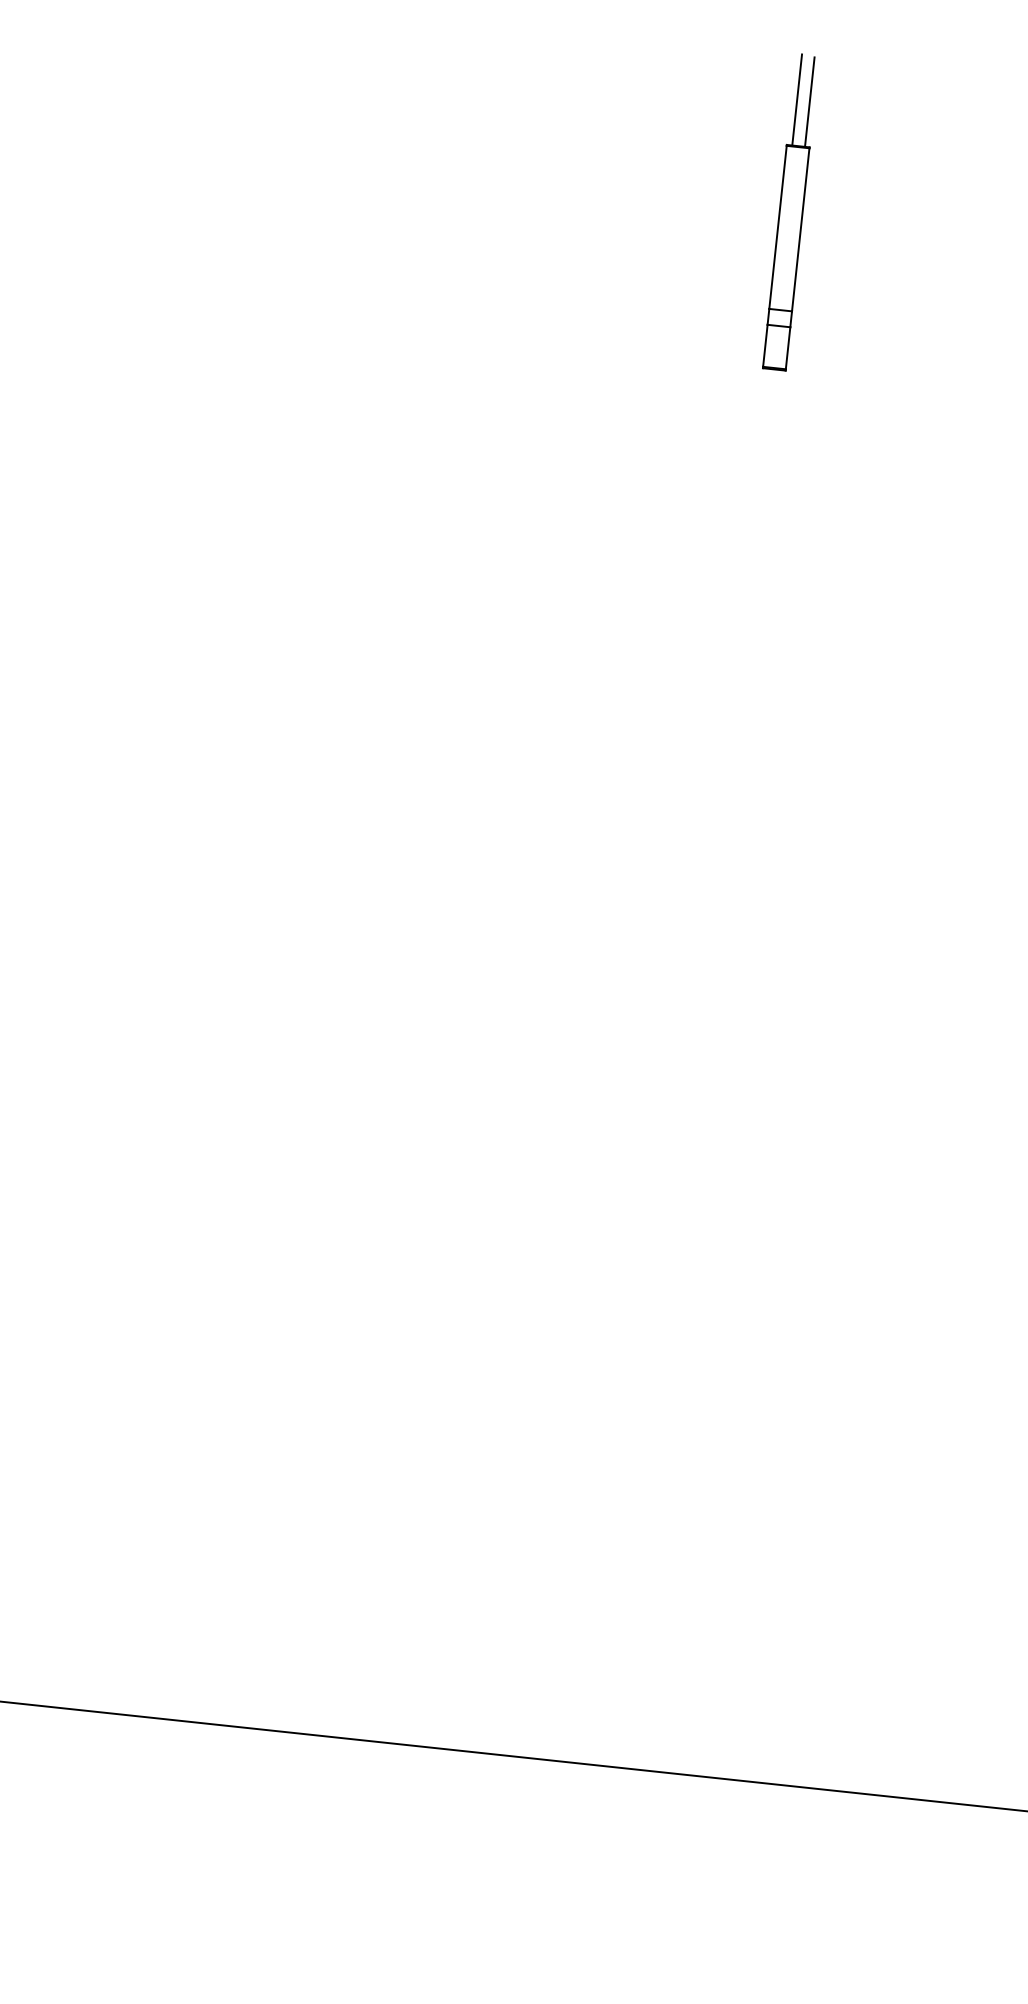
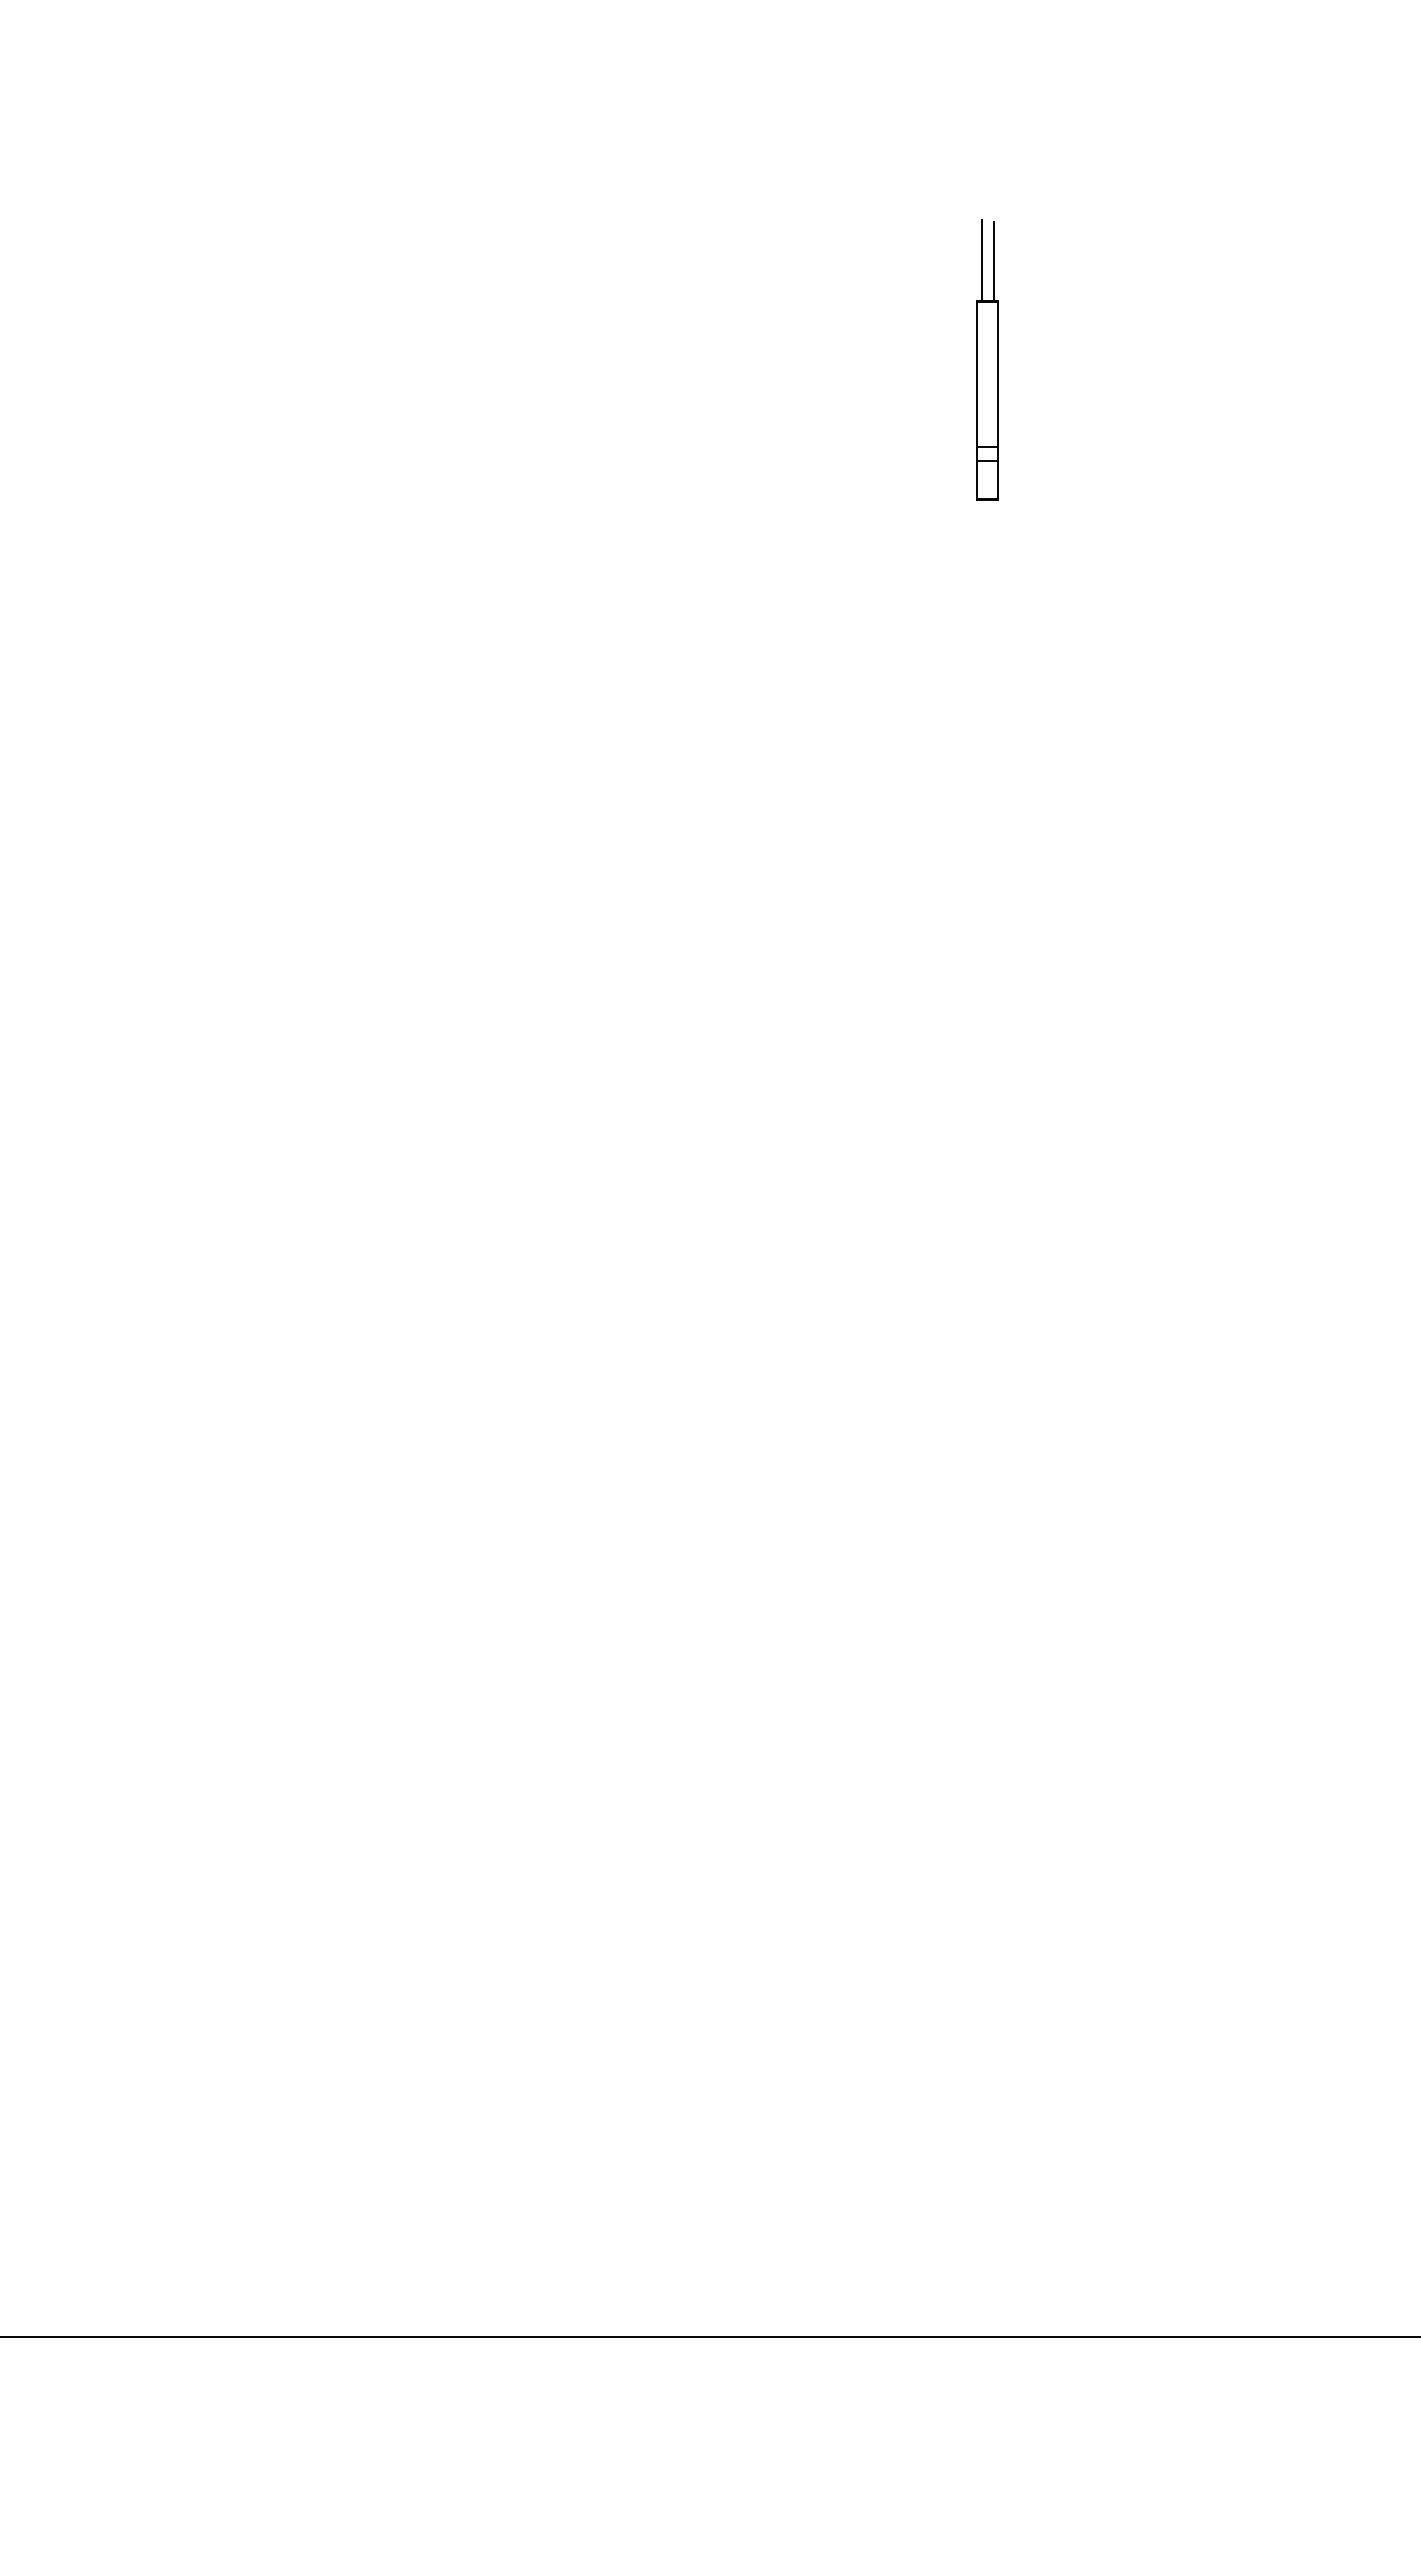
part: (791, 211) -> (987, 359), size x0.7

